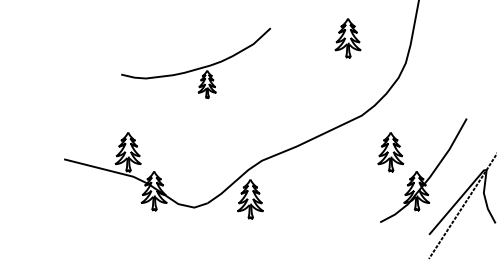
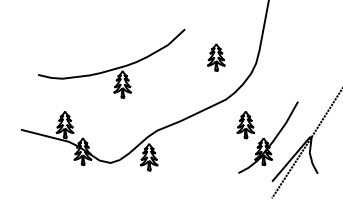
part: (348, 38) -> (216, 57), moved
part: (195, 63) -> (111, 63), size x1.43

